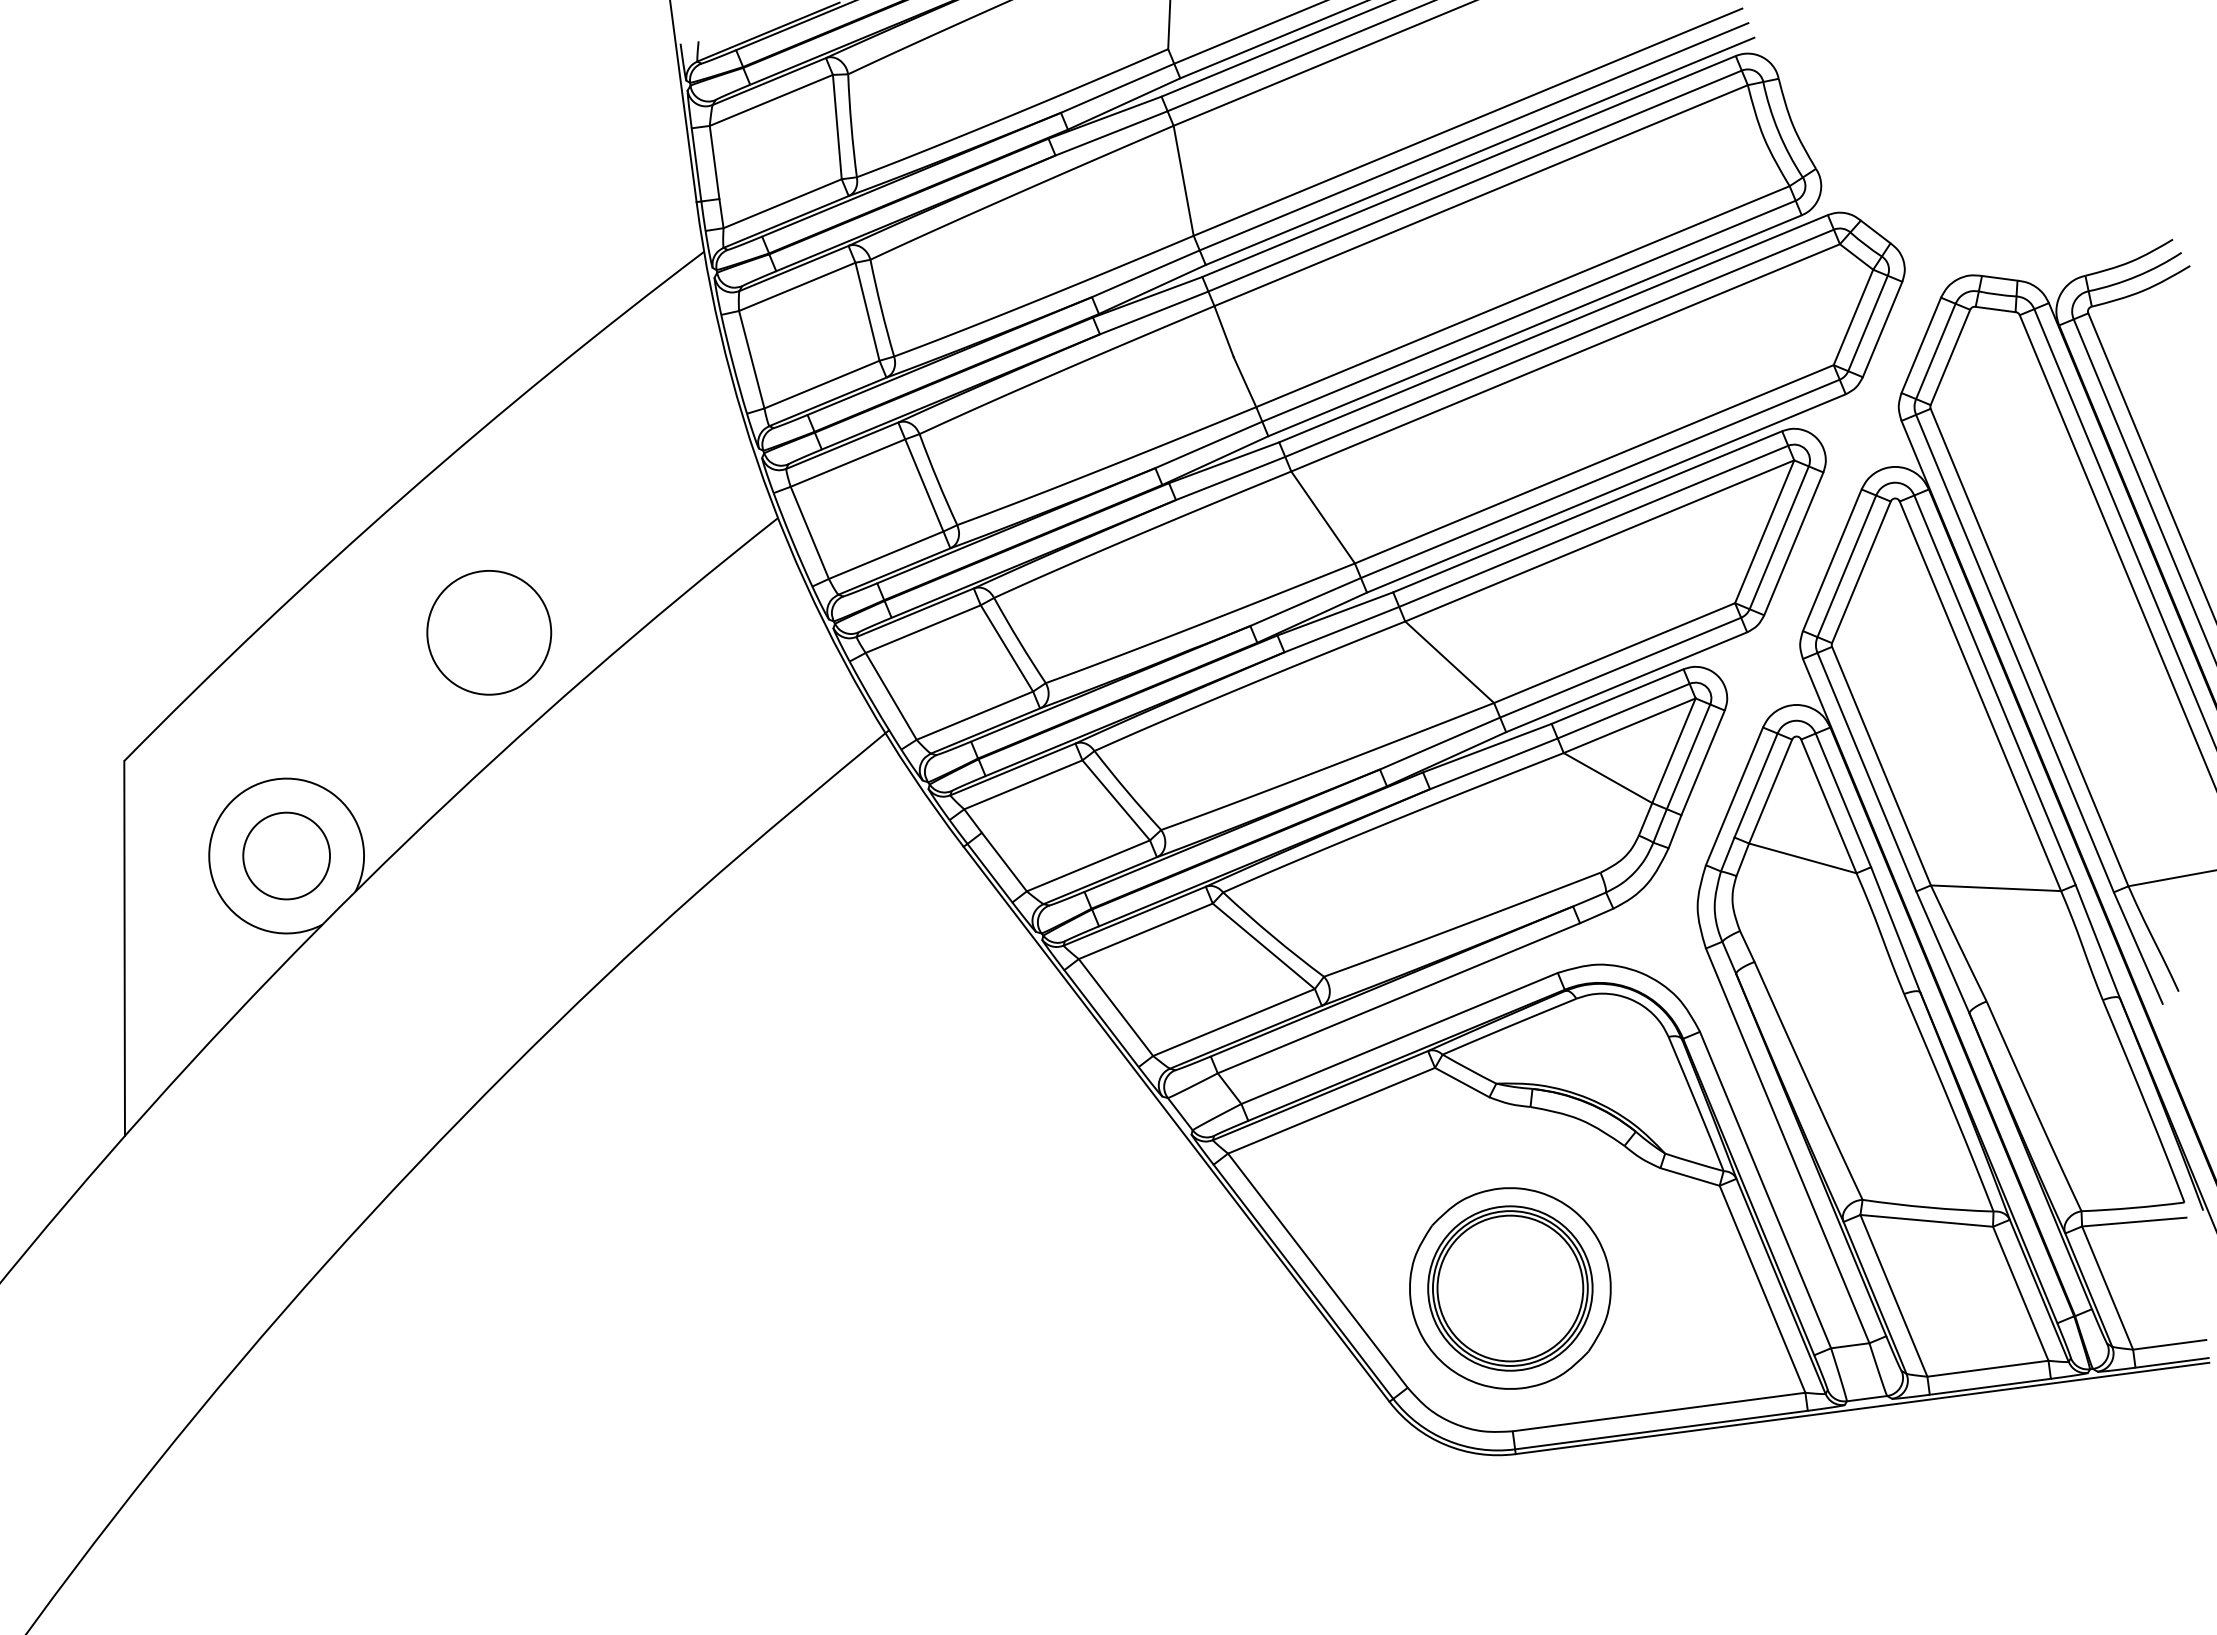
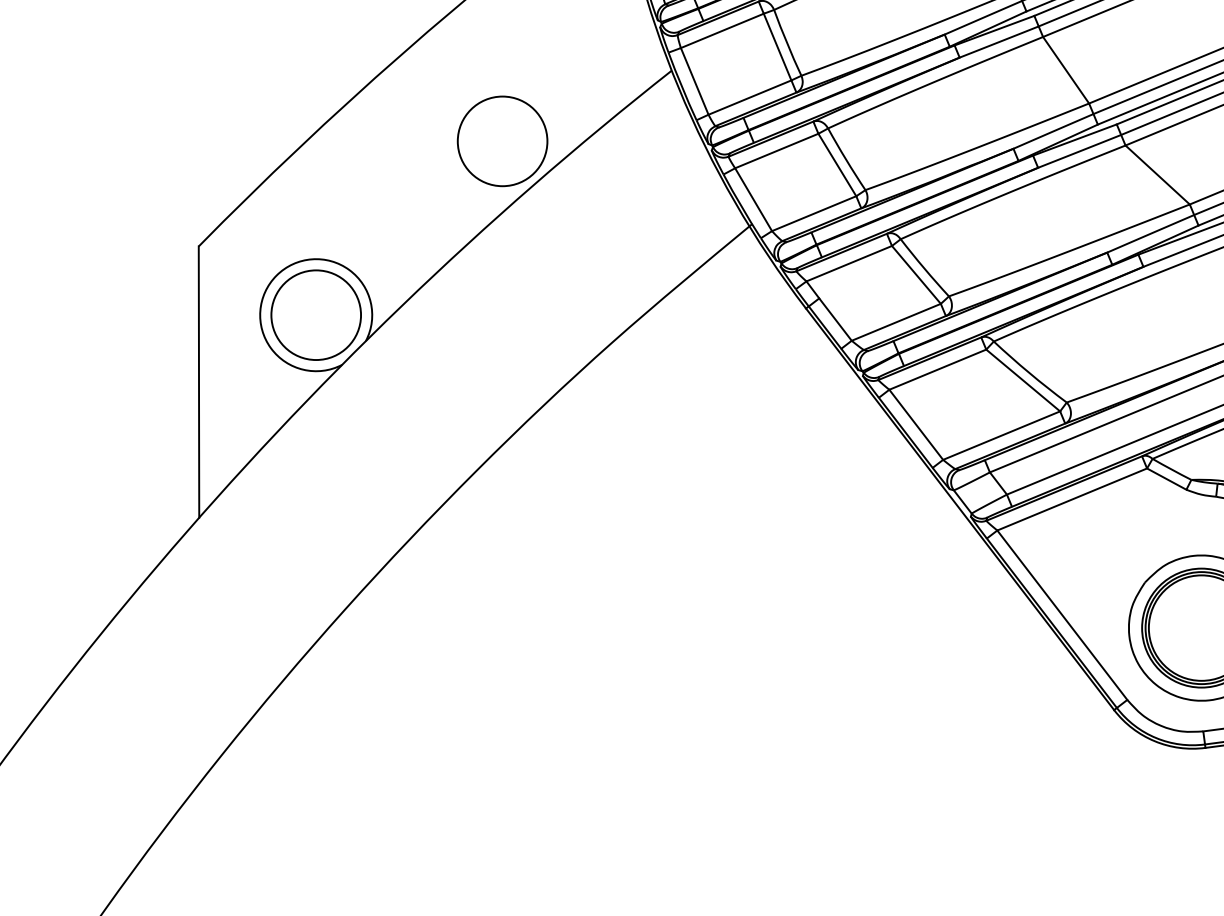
circle: (489, 632) -> (502, 141), moved
circle: (286, 855) -> (316, 314), size x1.43

